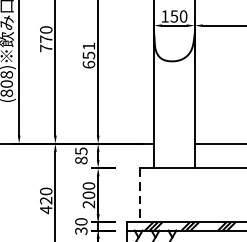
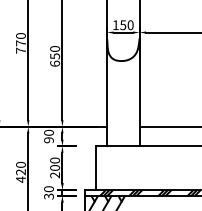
text: (89, 45) -> (55, 48), 651 -> 650
text: (80, 155) -> (48, 136), 85 -> 90
line: (140, 194) -> (96, 167), dashed -> solid

